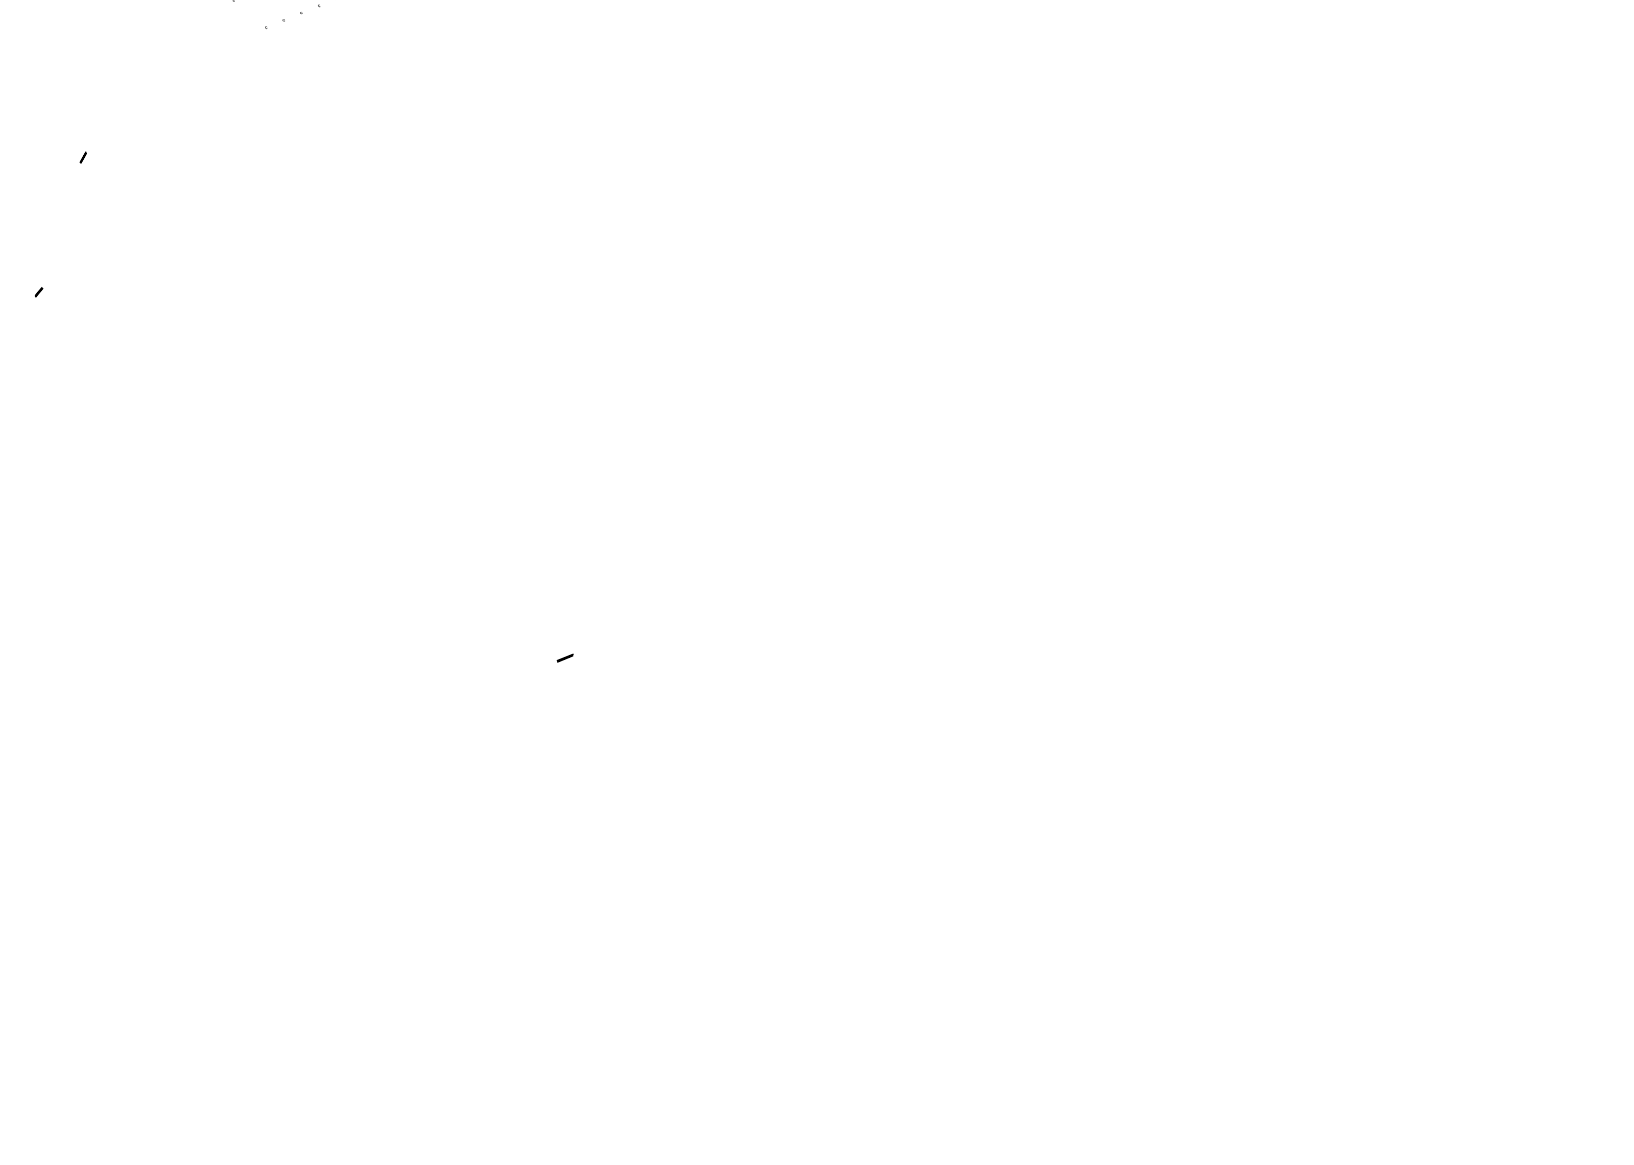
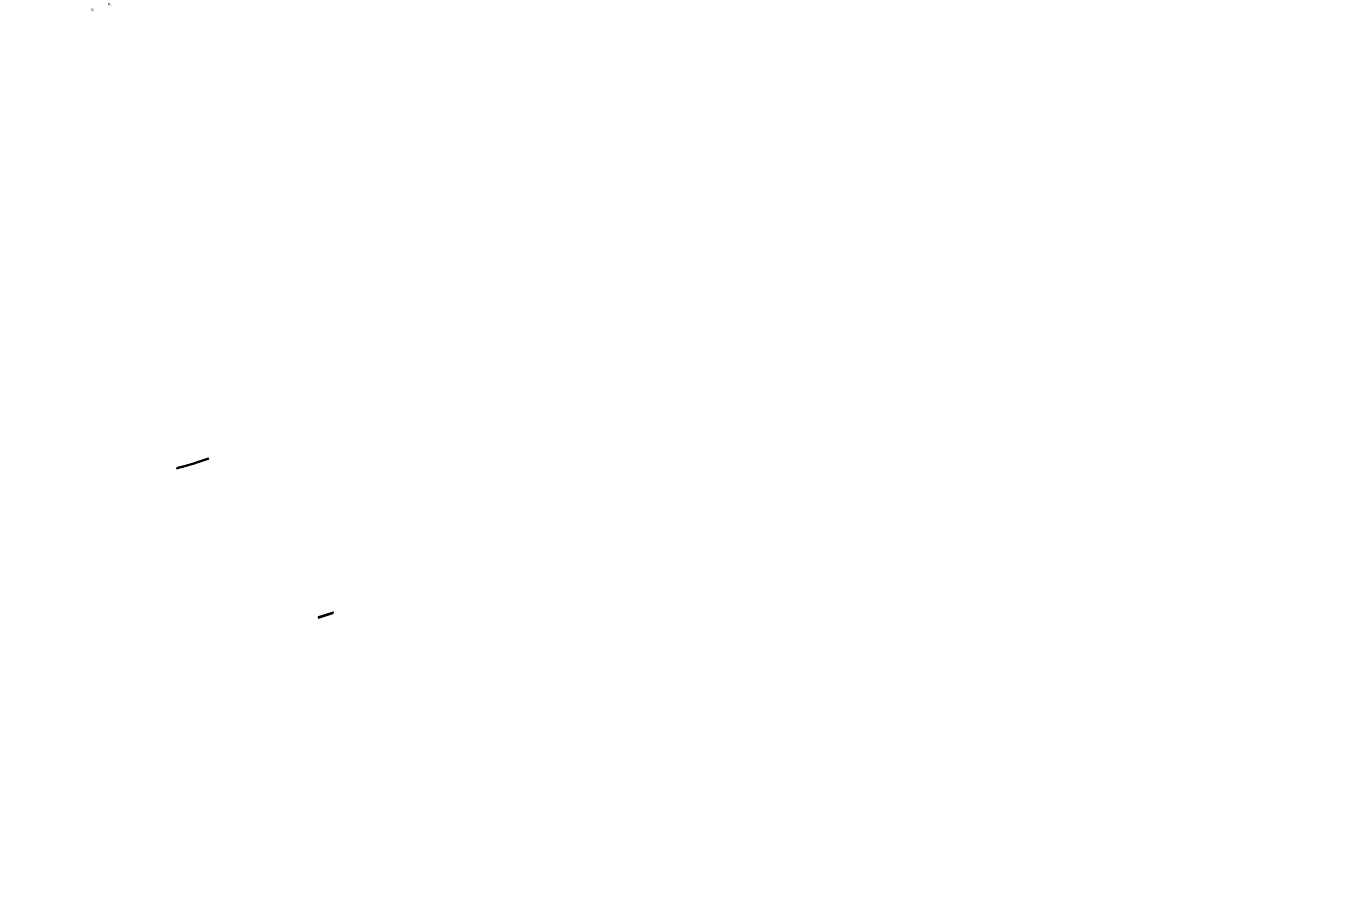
line: (410, 505) -> (193, 462), added

